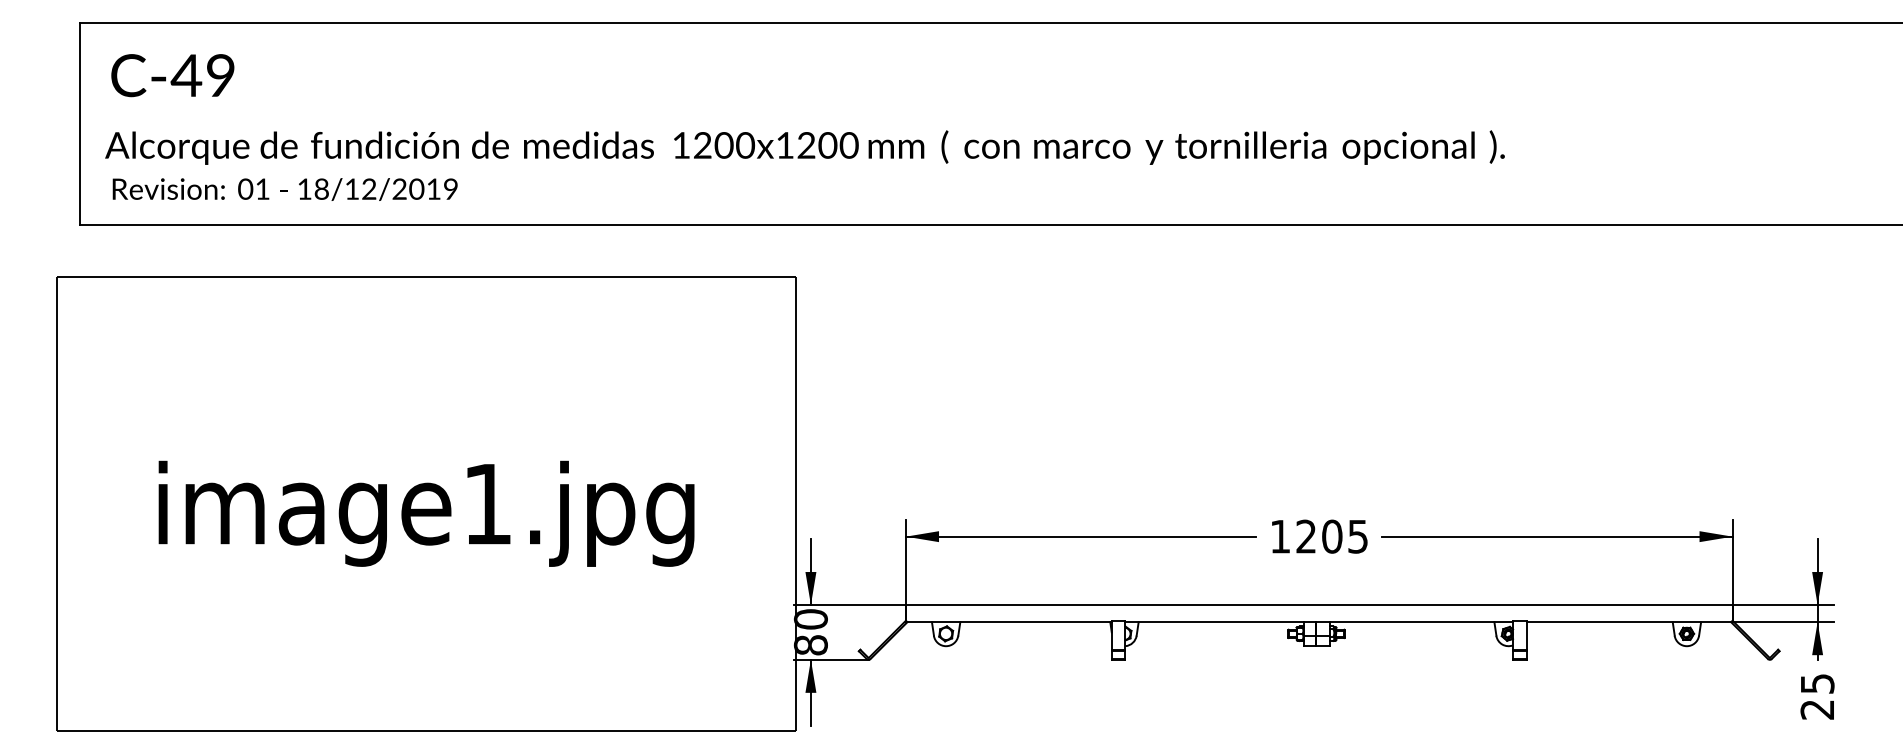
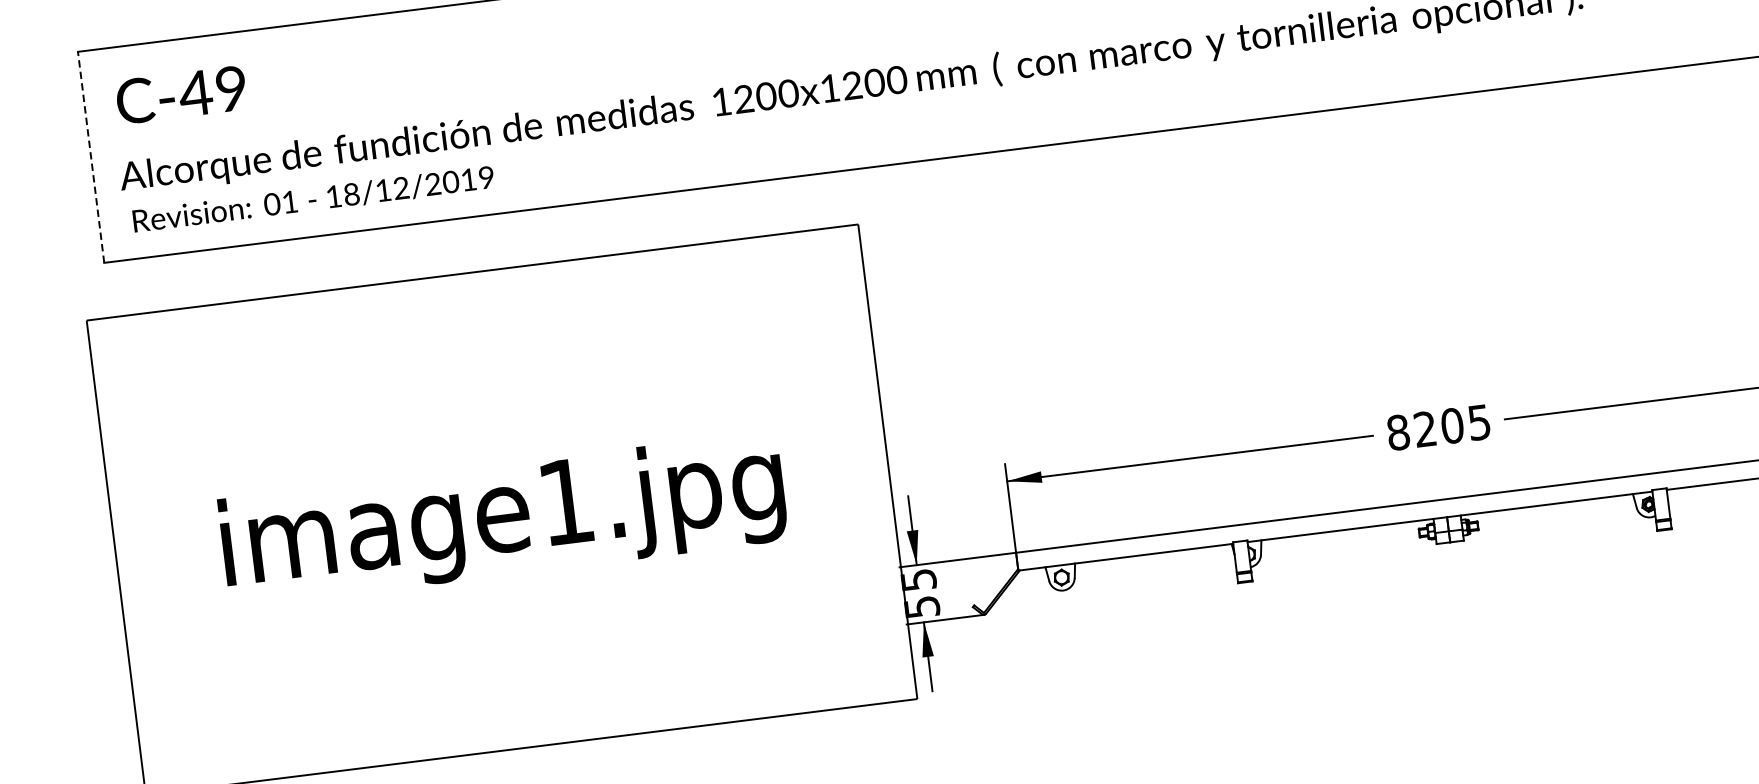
line: (80, 123) -> (91, 157), solid -> dashed
text: (1280, 536) -> (1398, 432), 1205 -> 8205
text: (810, 632) -> (919, 593), 80 -> 55

